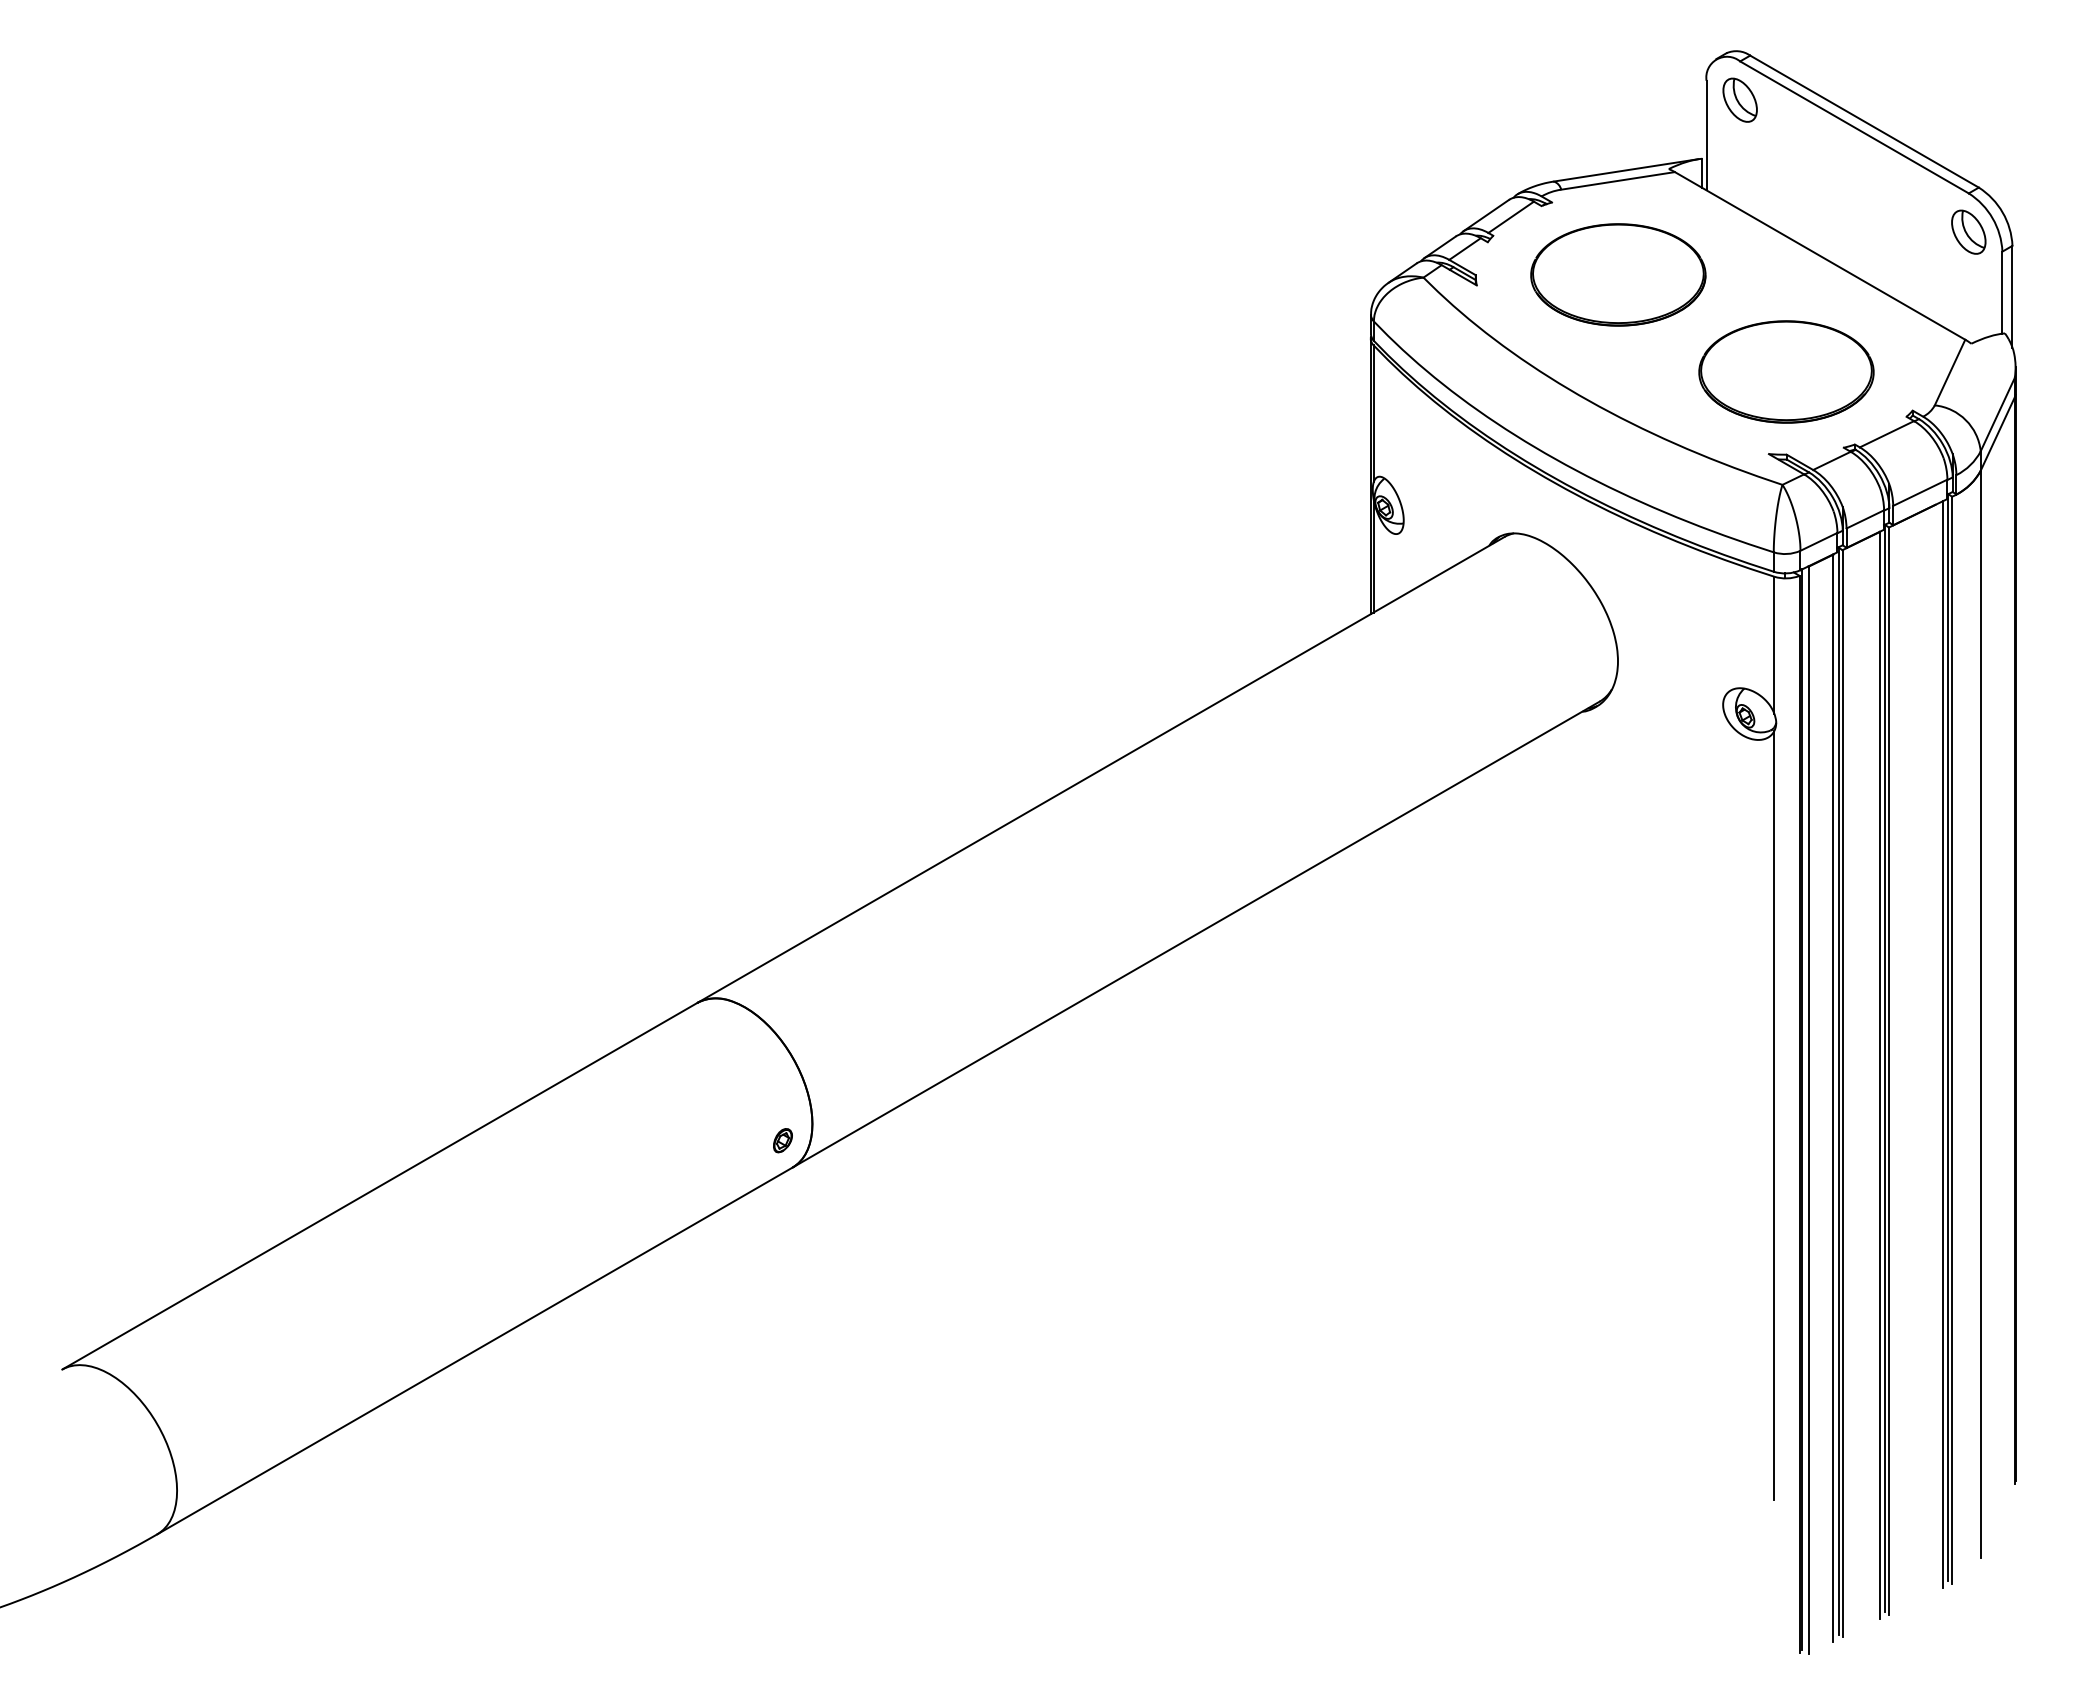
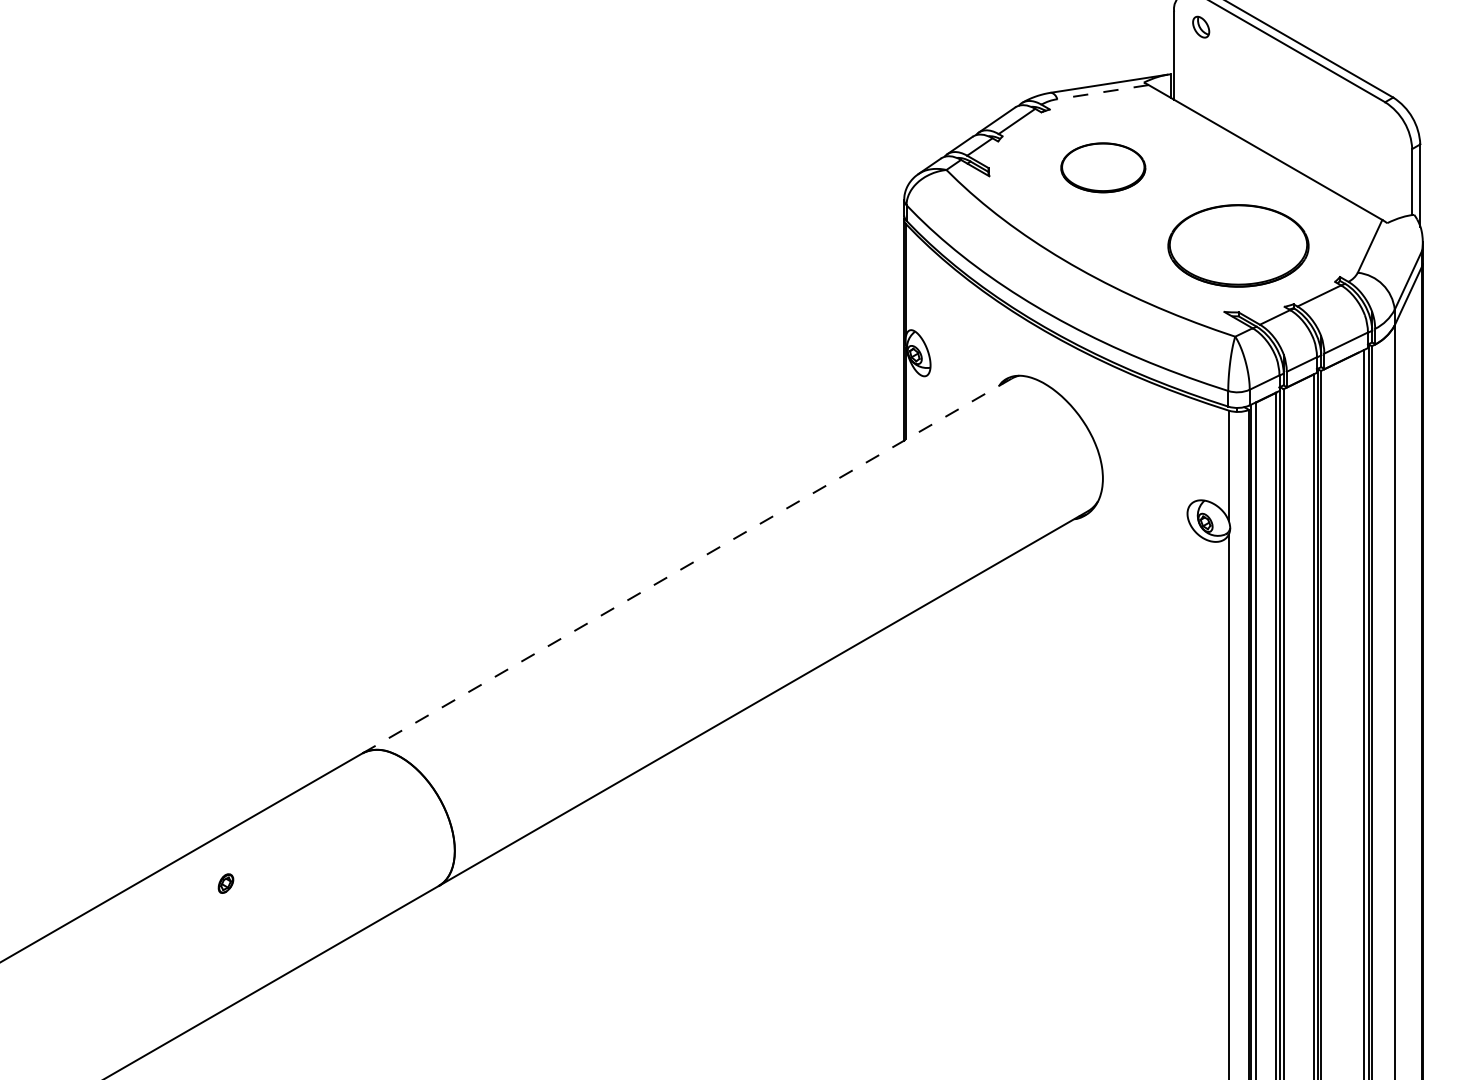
part: (1739, 99) -> (1200, 26), size x0.6
line: (1618, 180) -> (1103, 91), solid -> dashed
part: (1968, 231) -> (1384, 132), removed
part: (1618, 274) -> (1103, 167), size x0.6
line: (1101, 769) -> (687, 565), solid -> dashed
part: (782, 1140) -> (225, 883), moved

